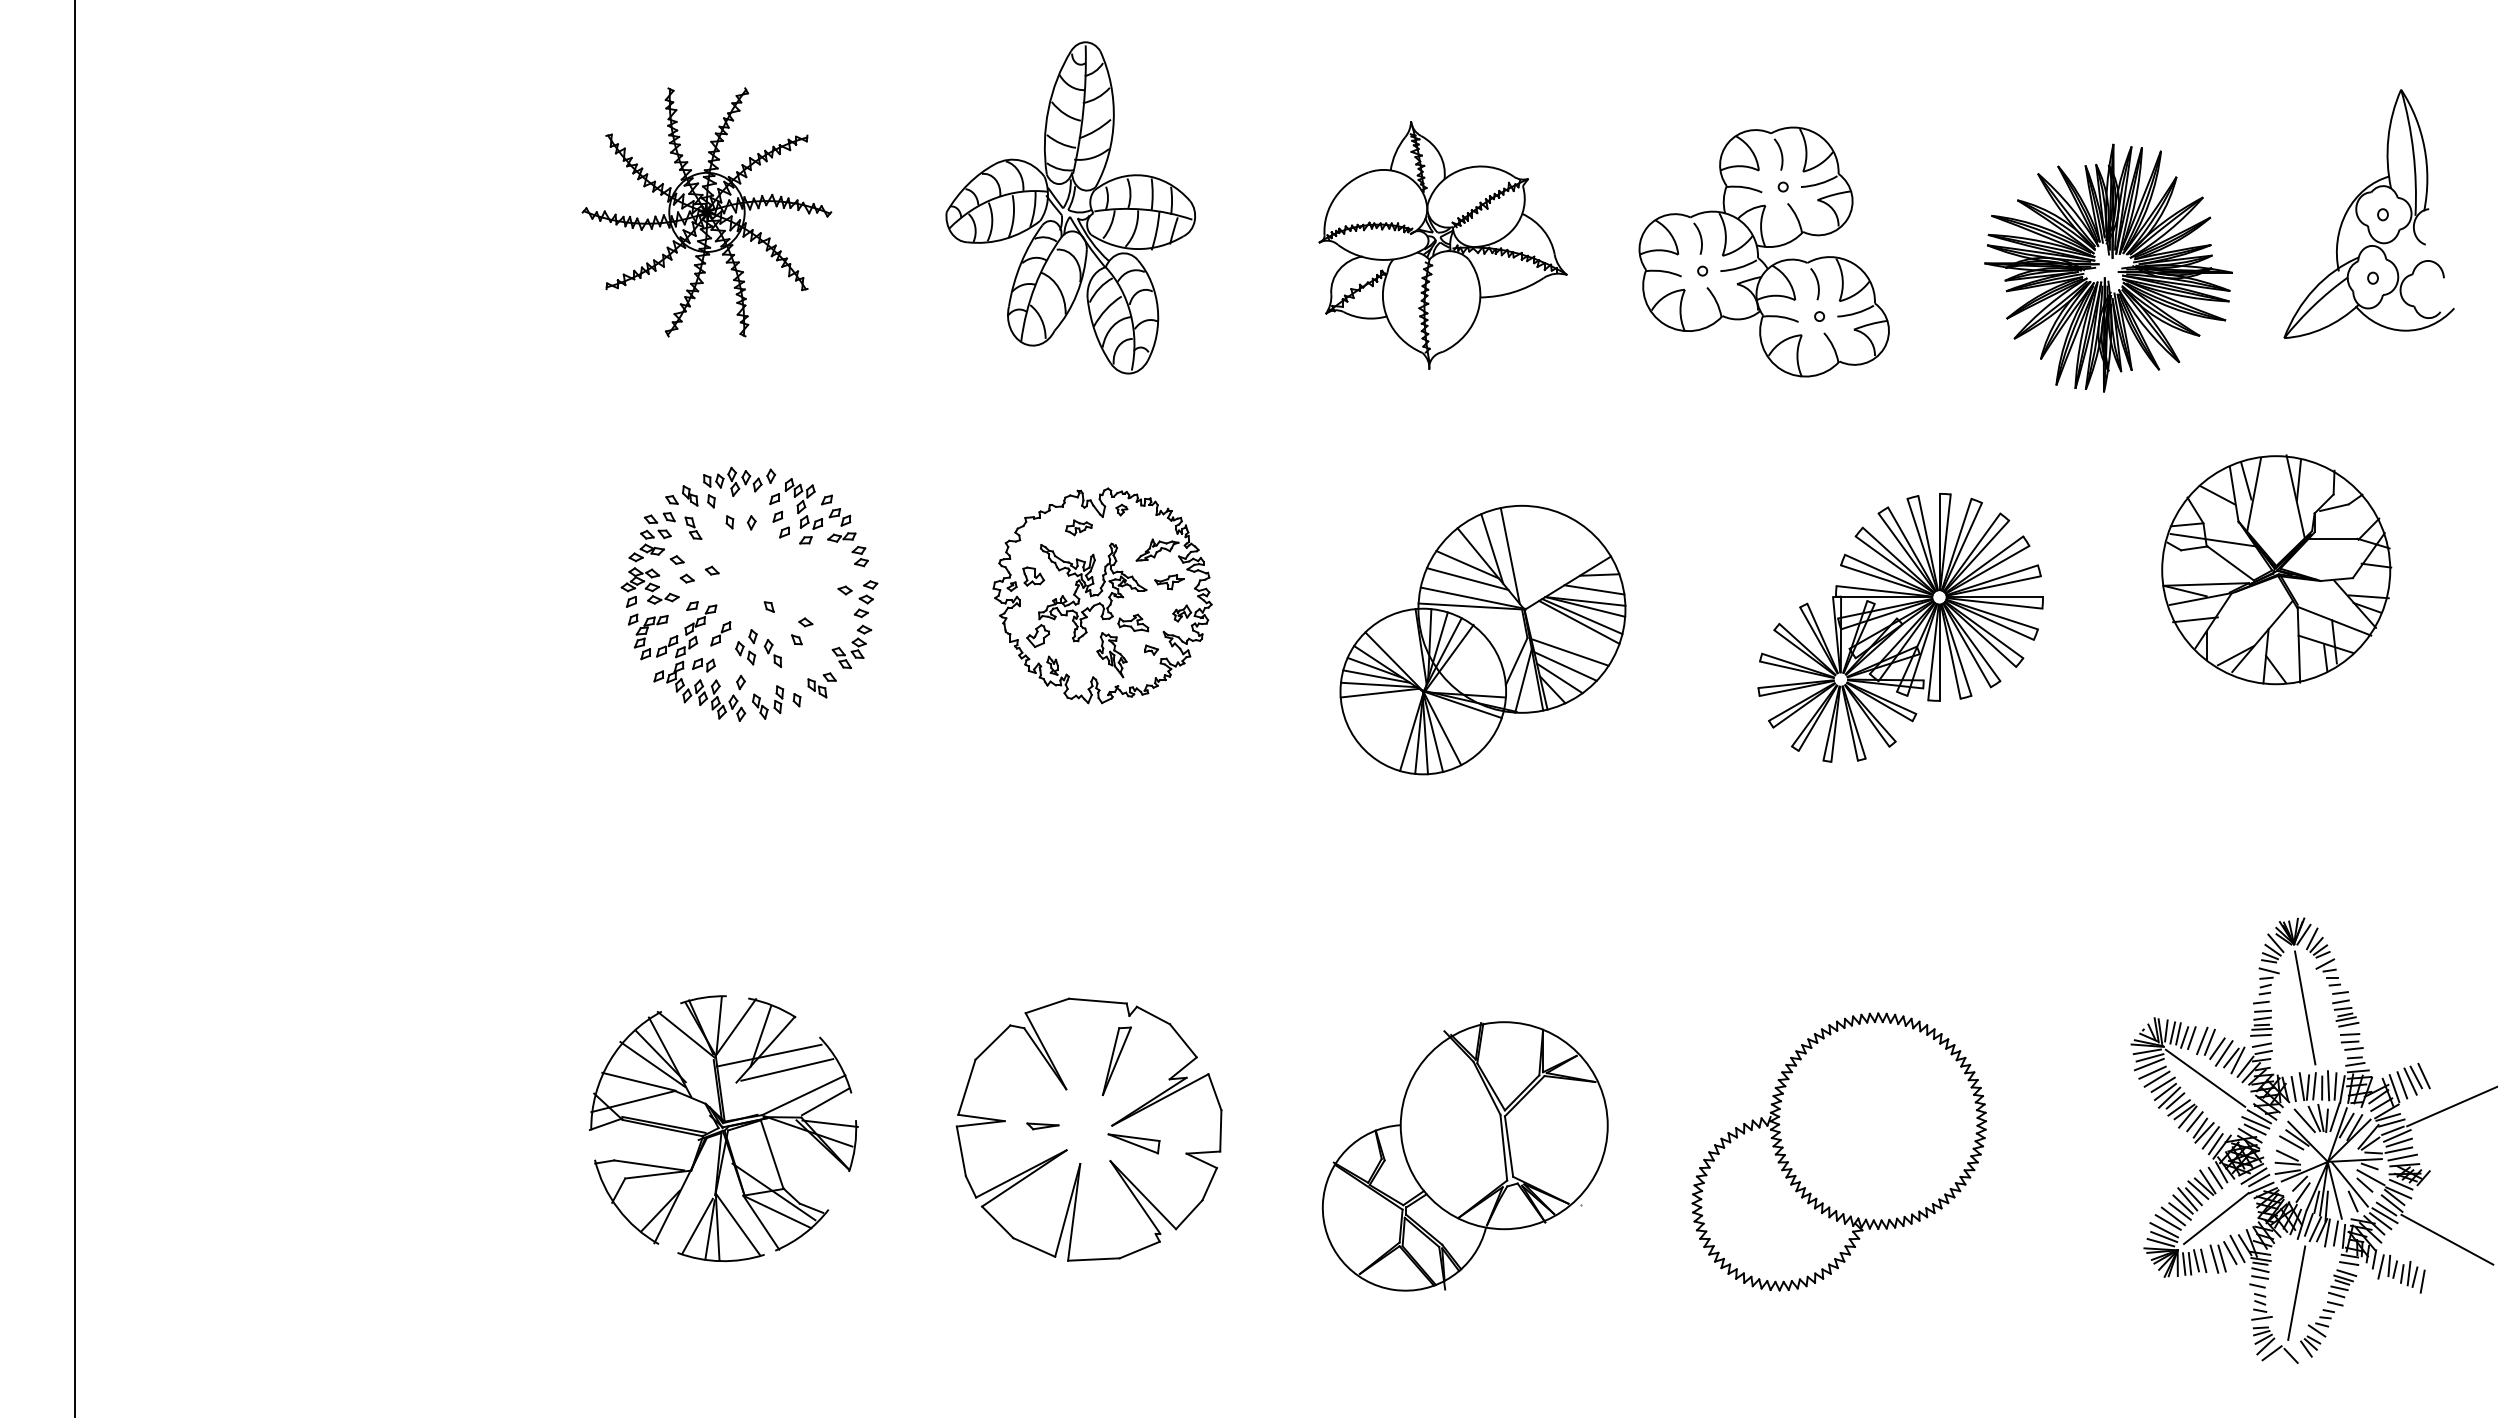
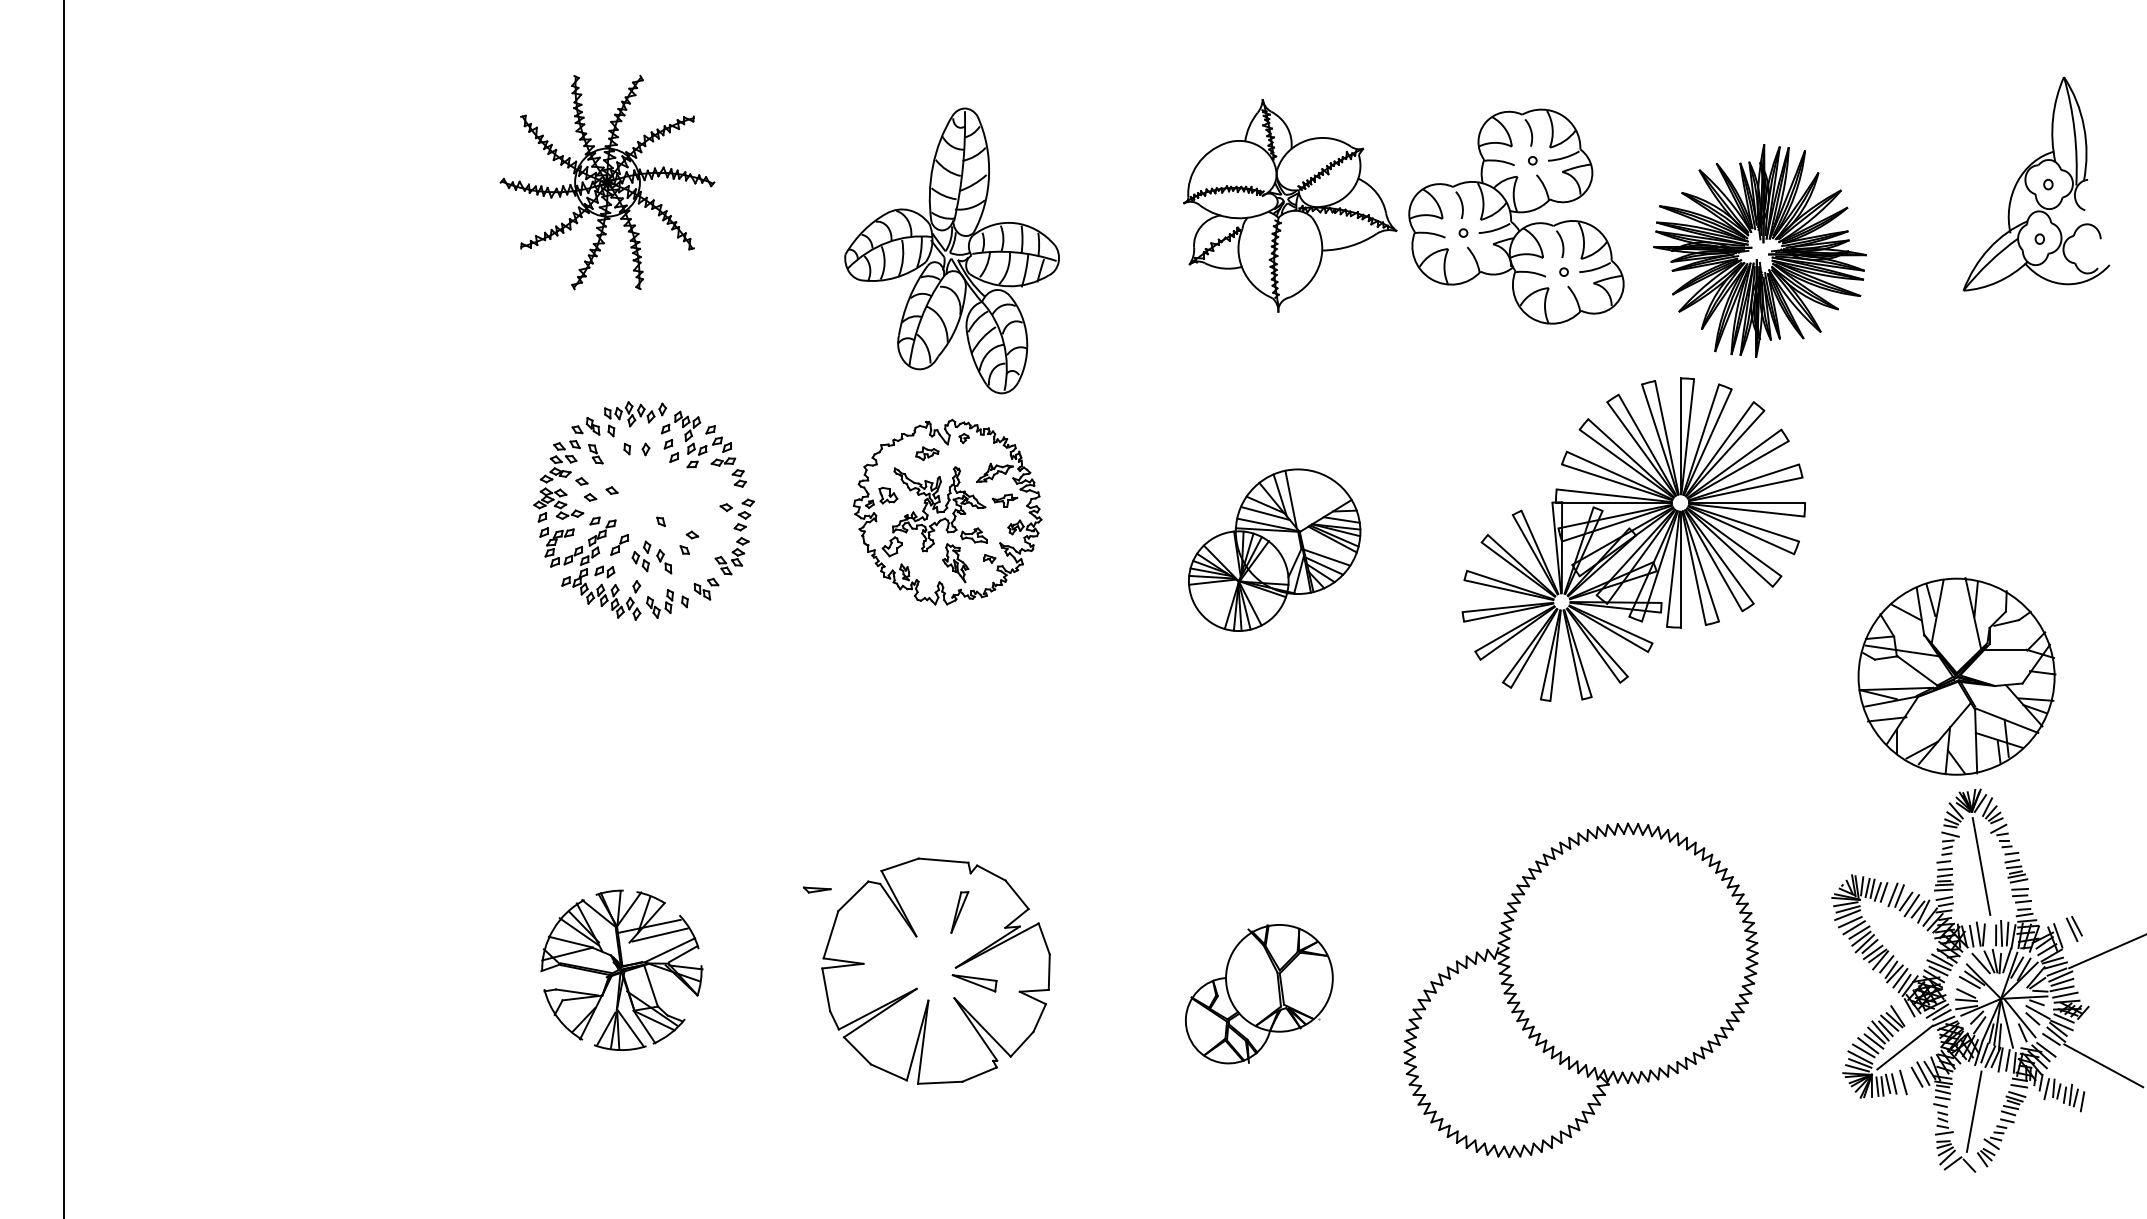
part: (1070, 207) -> (951, 250), moved
part: (1442, 245) -> (1289, 205), moved
part: (2108, 267) -> (1759, 250), moved
part: (2276, 569) -> (1956, 676), moved
part: (1900, 627) -> (1633, 539), size x1.4
part: (1482, 639) -> (1274, 549), size x0.7
part: (1116, 1061) -> (959, 912), size x0.7
line: (2423, 1075) -> (2083, 924), removed
line: (2205, 1077) -> (1895, 926), removed
line: (2402, 1085) -> (2065, 933), removed
line: (2314, 1086) -> (1989, 934), removed
part: (1042, 1126) -> (816, 890), moved
part: (723, 1128) -> (621, 970), size x0.7
part: (1838, 1151) -> (1580, 989), size x1.4
part: (1464, 1156) -> (1258, 994), size x0.6
line: (2215, 1177) -> (1904, 1012), removed
line: (2384, 1215) -> (2049, 1044), removed
line: (2221, 1258) -> (1909, 1081), removed

